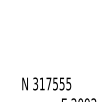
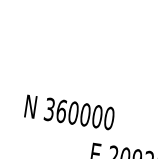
text: (55, 83) -> (85, 114), 317555 -> 360000

